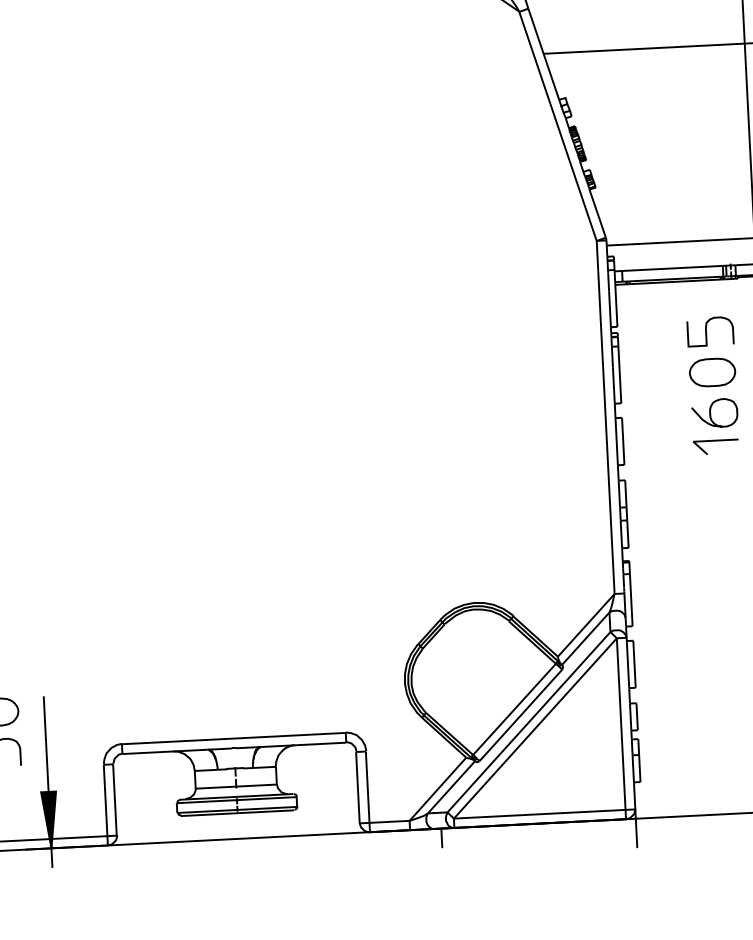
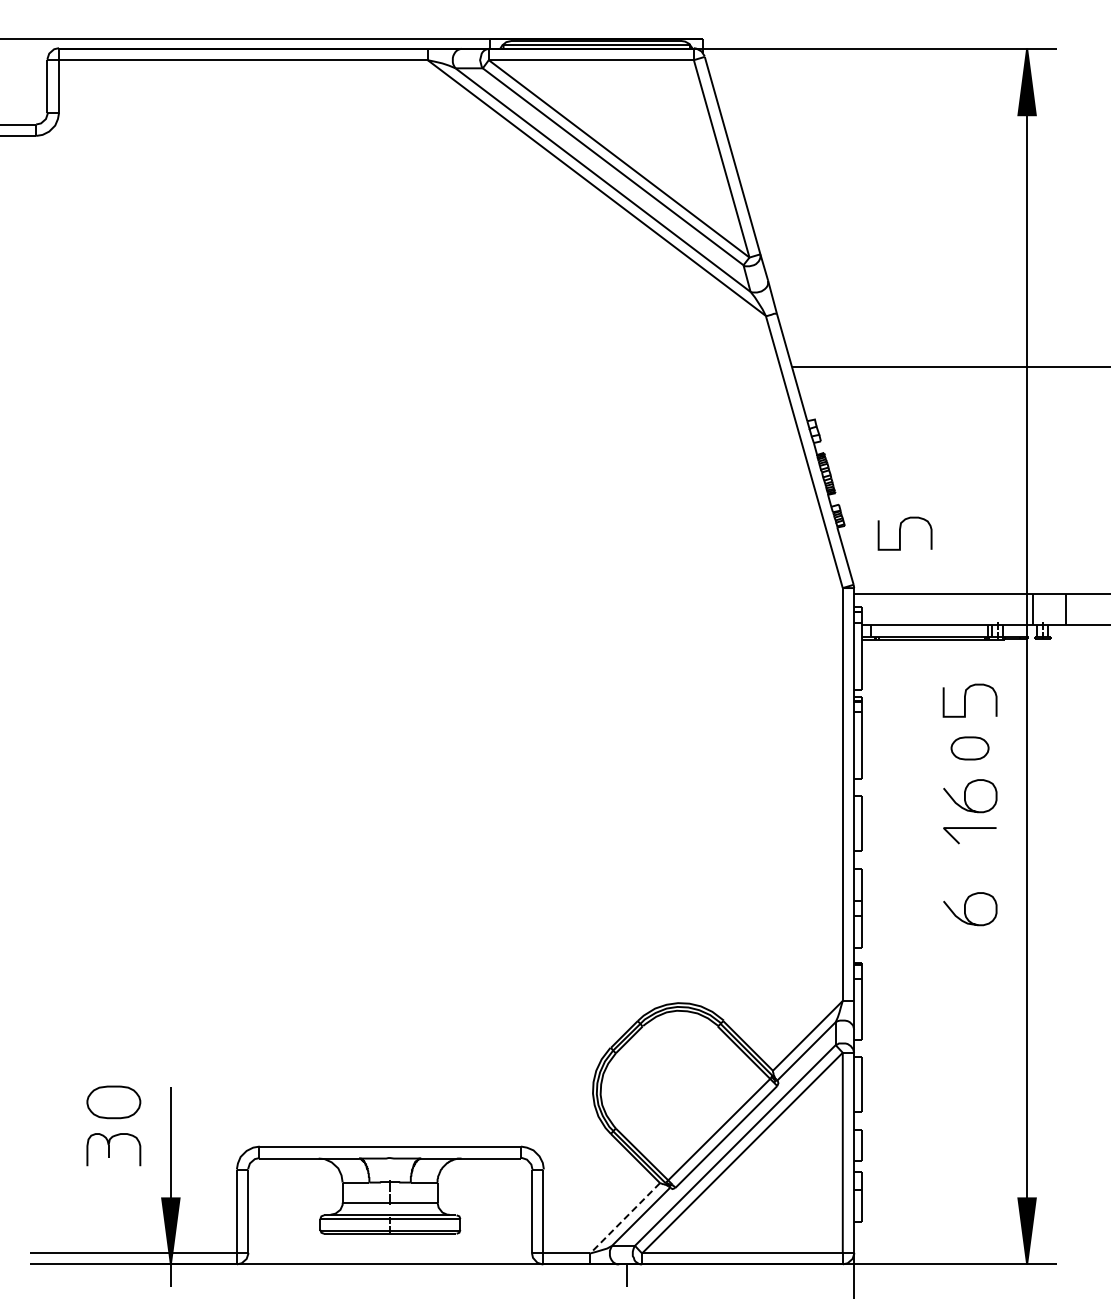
curve: (643, 191) -> (900, 533), added
part: (712, 372) -> (969, 748), size x0.7
curve: (715, 510) -> (965, 909), added
line: (438, 789) -> (625, 1218), solid -> dashed

